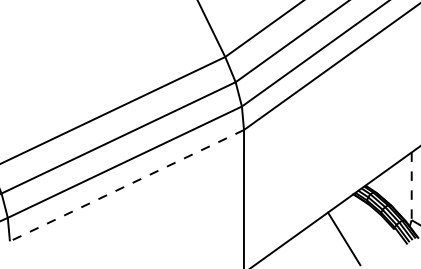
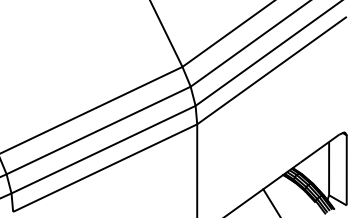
line: (126, 186) -> (104, 168), dashed -> solid
line: (412, 186) -> (329, 168), dashed -> solid

